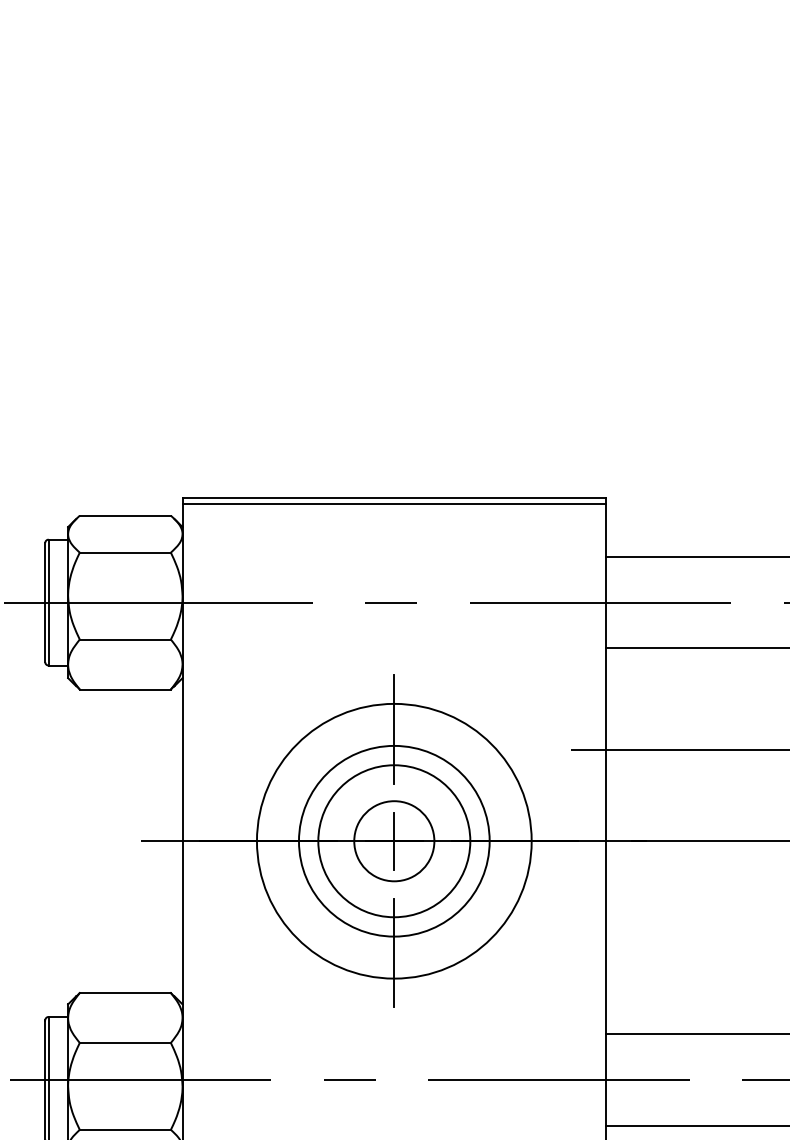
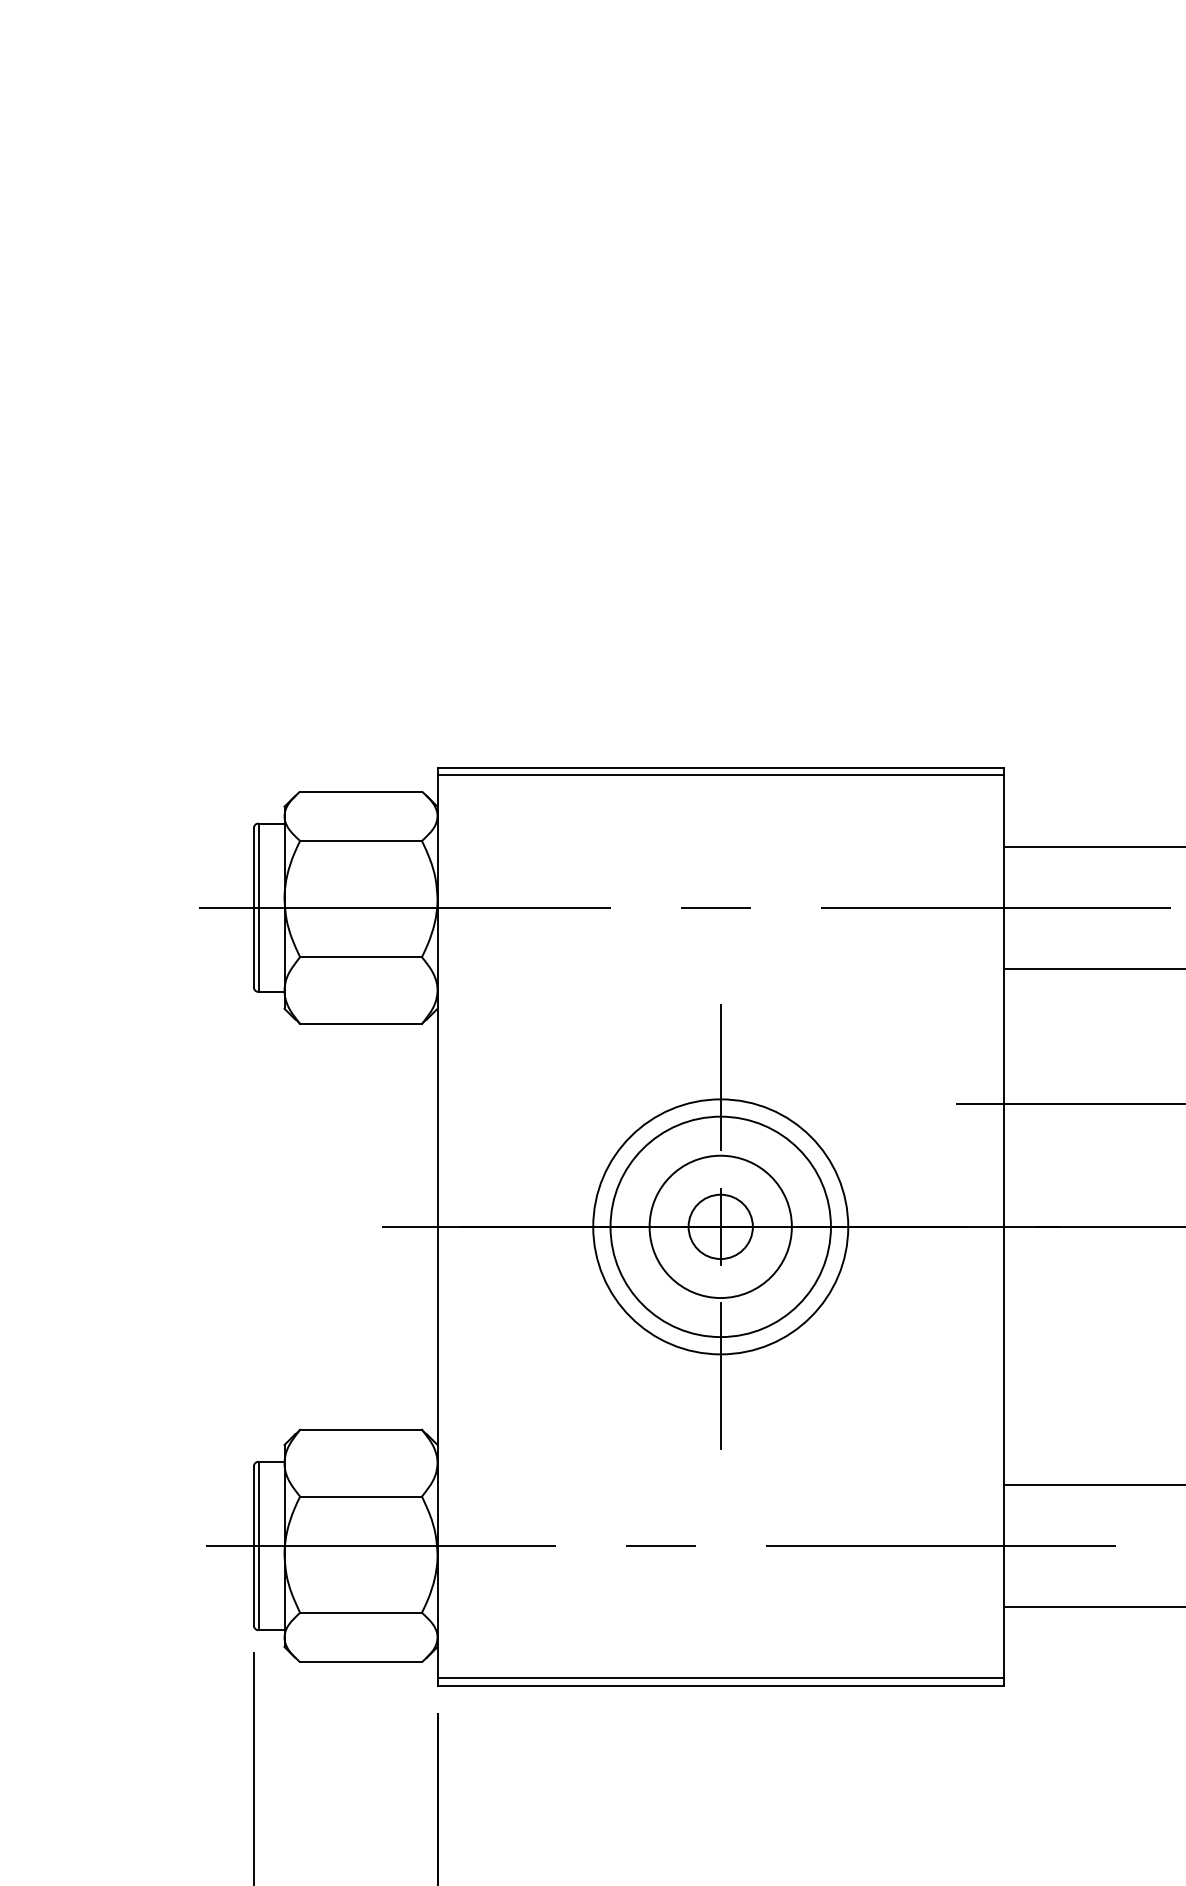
circle: (394, 840) -> (720, 1226), size x0.6
circle: (394, 840) -> (720, 1226), size x0.6
circle: (394, 840) -> (720, 1226), size x0.7

